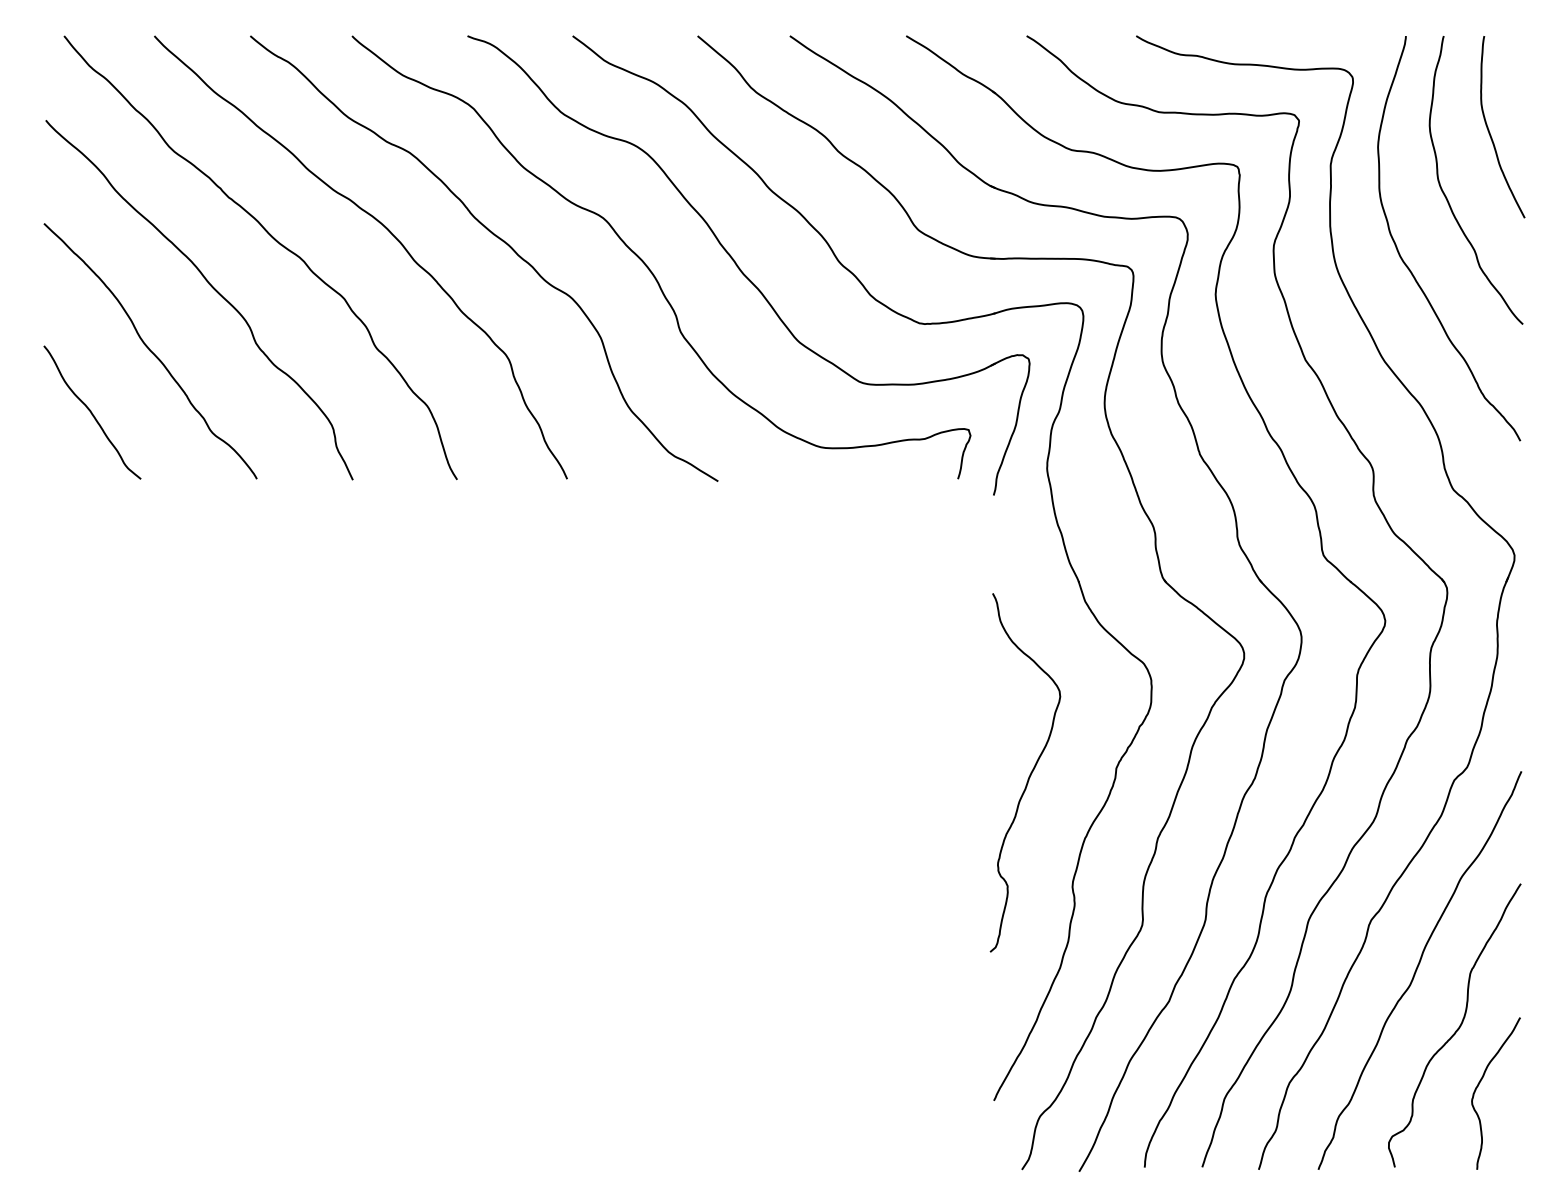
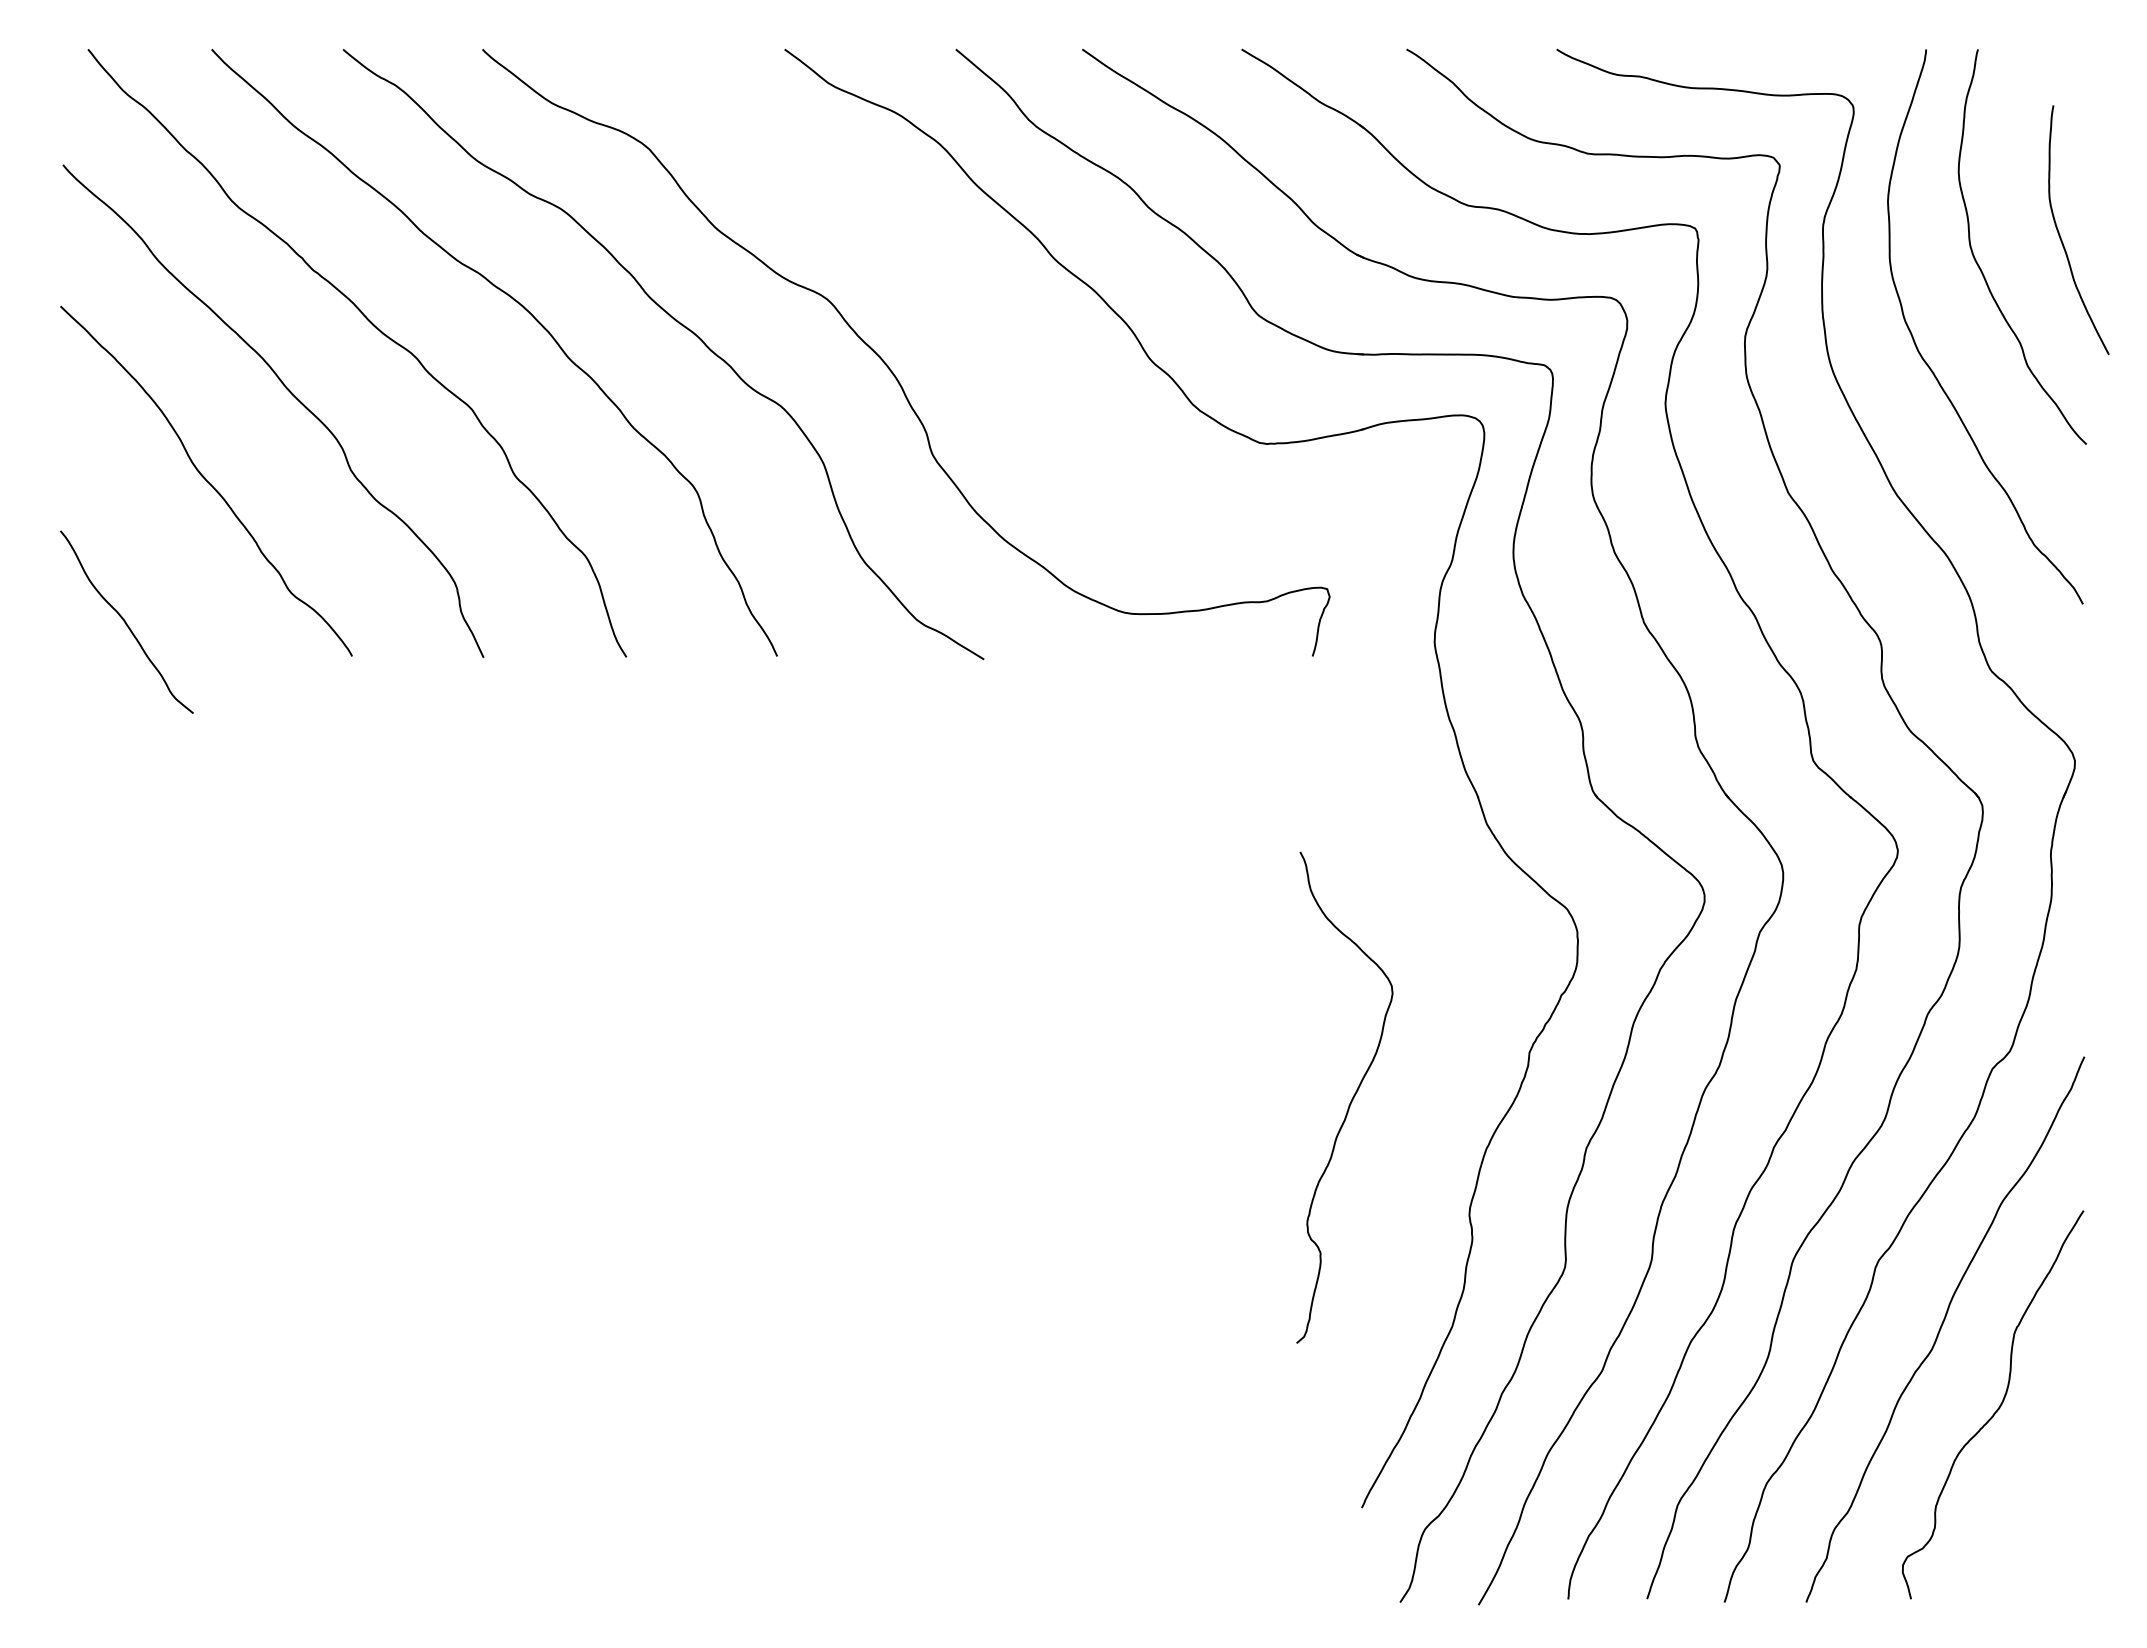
curve: (1490, 132) -> (2061, 237), moved
part: (741, 269) -> (1015, 369), removed
curve: (91, 412) -> (125, 621), moved
curve: (1029, 775) -> (1350, 1101), moved
curve: (1479, 1085) -> (2026, 1486), removed

